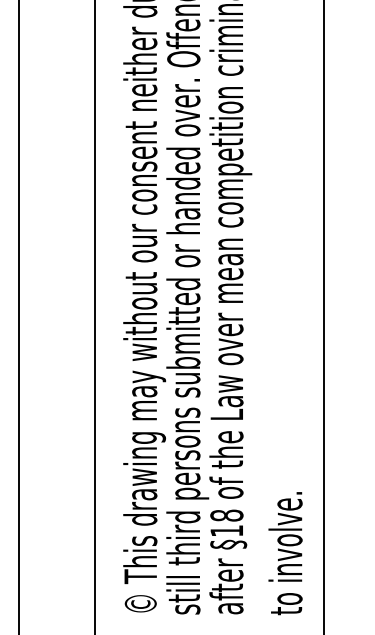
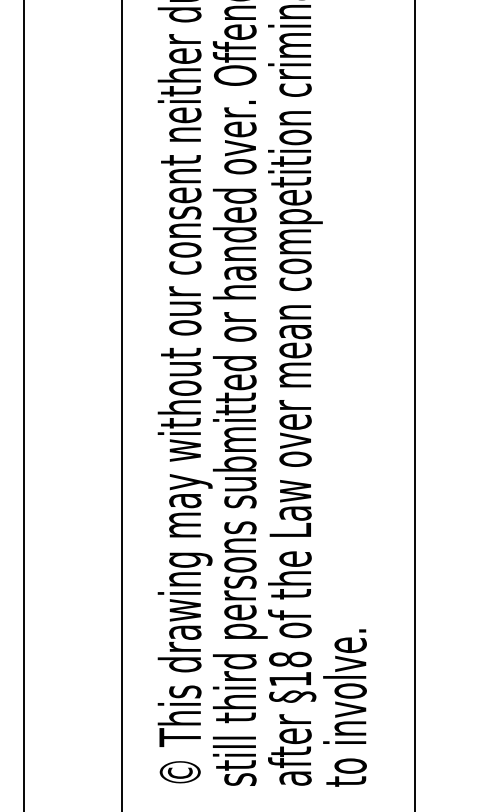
text: (285, 553) -> (344, 707), moved

